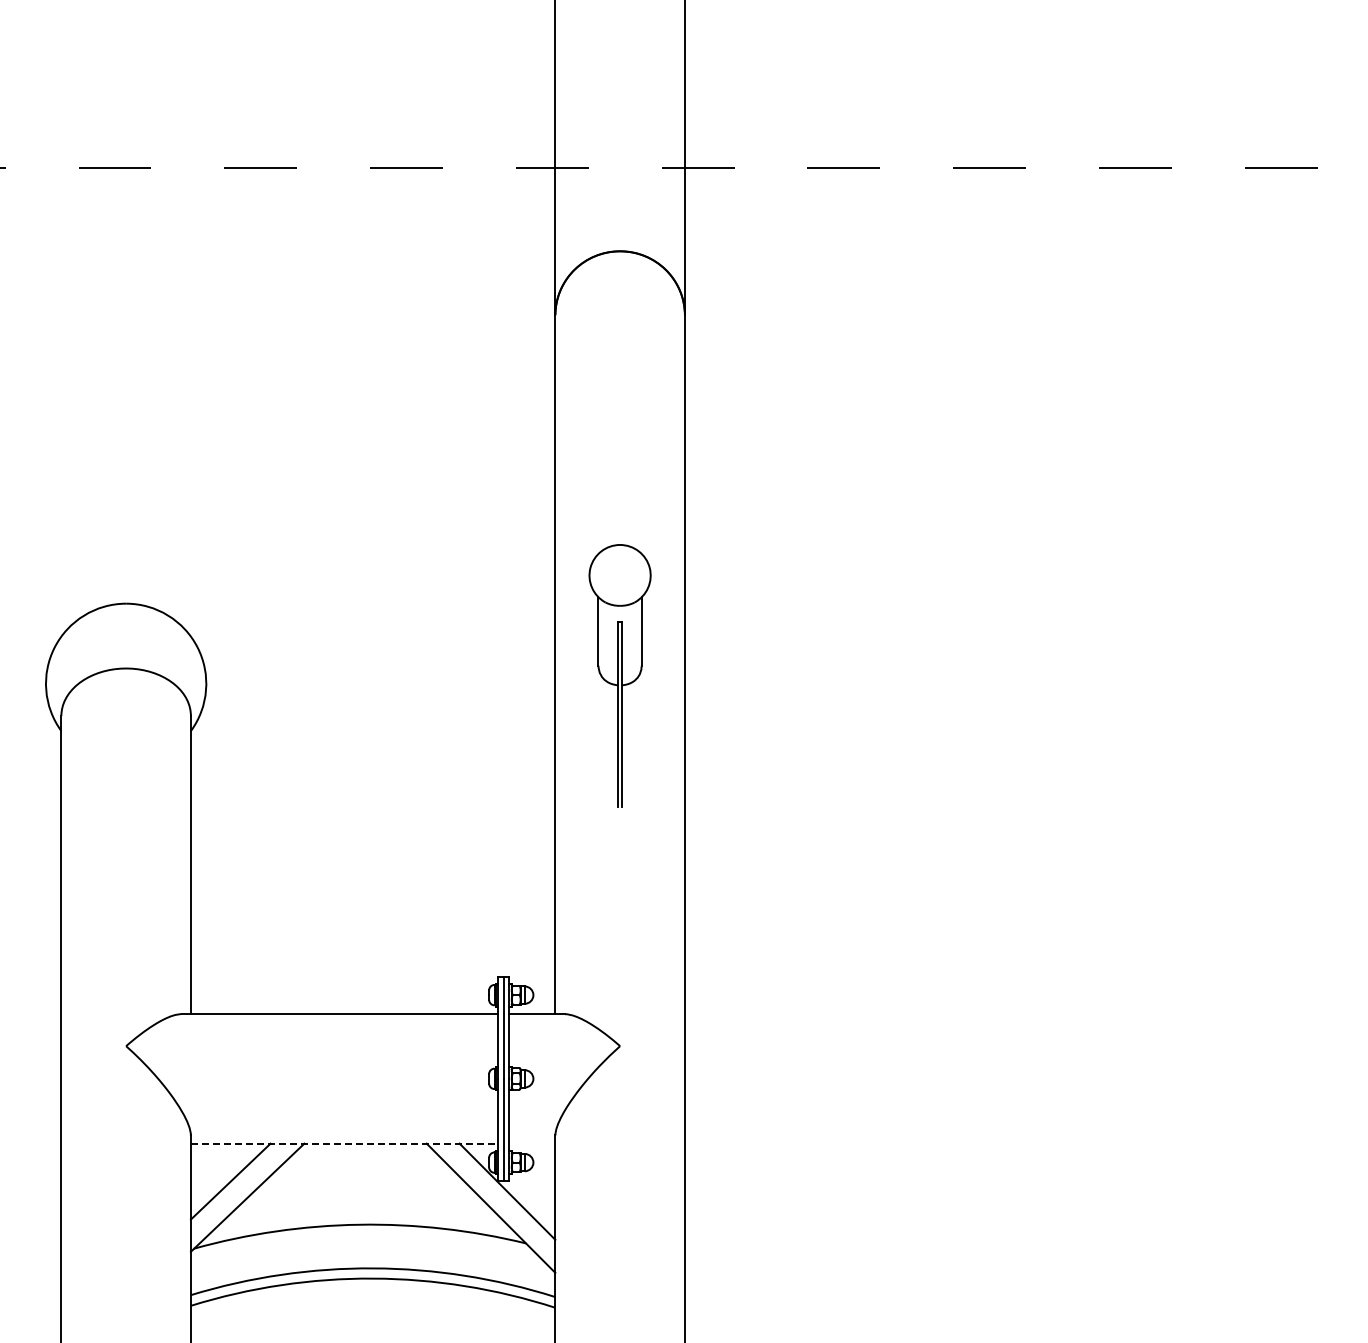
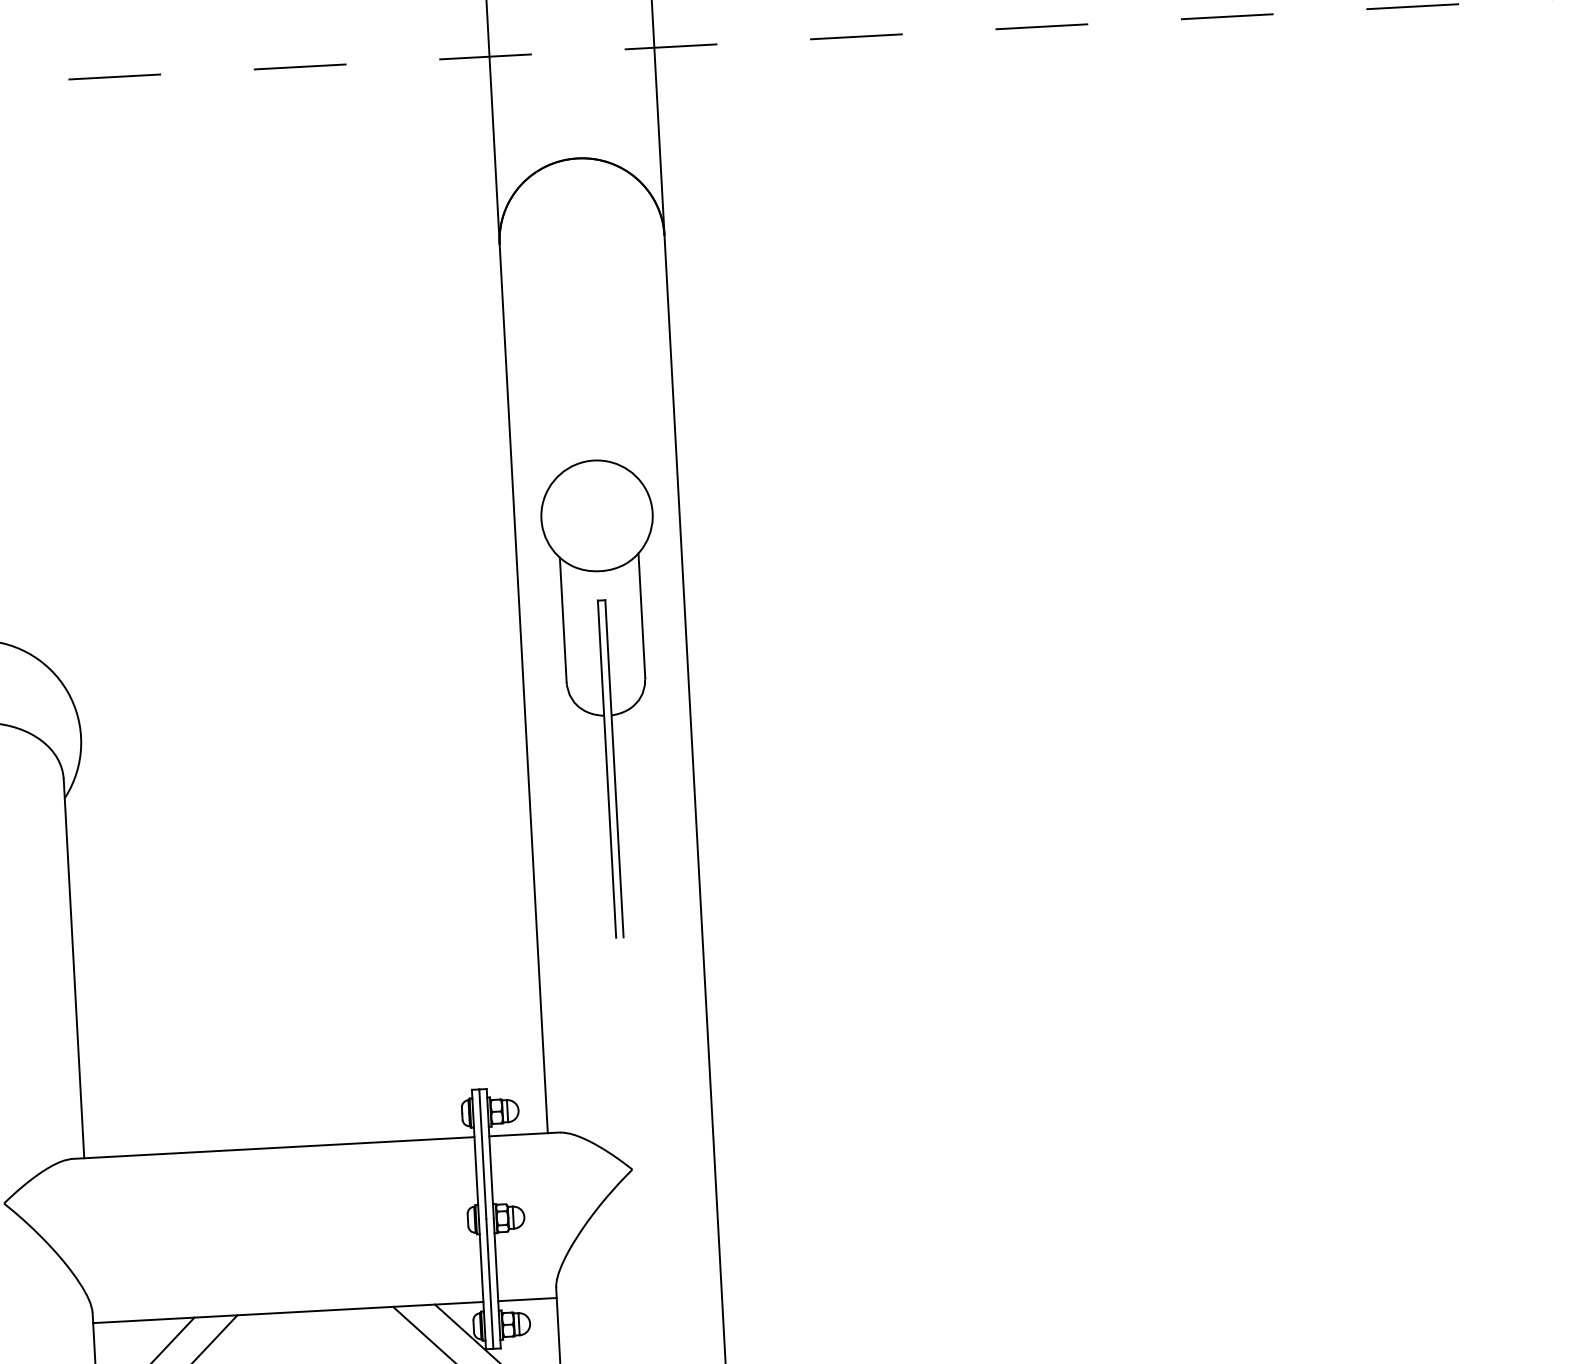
part: (619, 675) -> (606, 698), size x1.43
line: (344, 1143) -> (288, 1312), dashed -> solid
line: (532, 1143) -> (527, 1299), added

